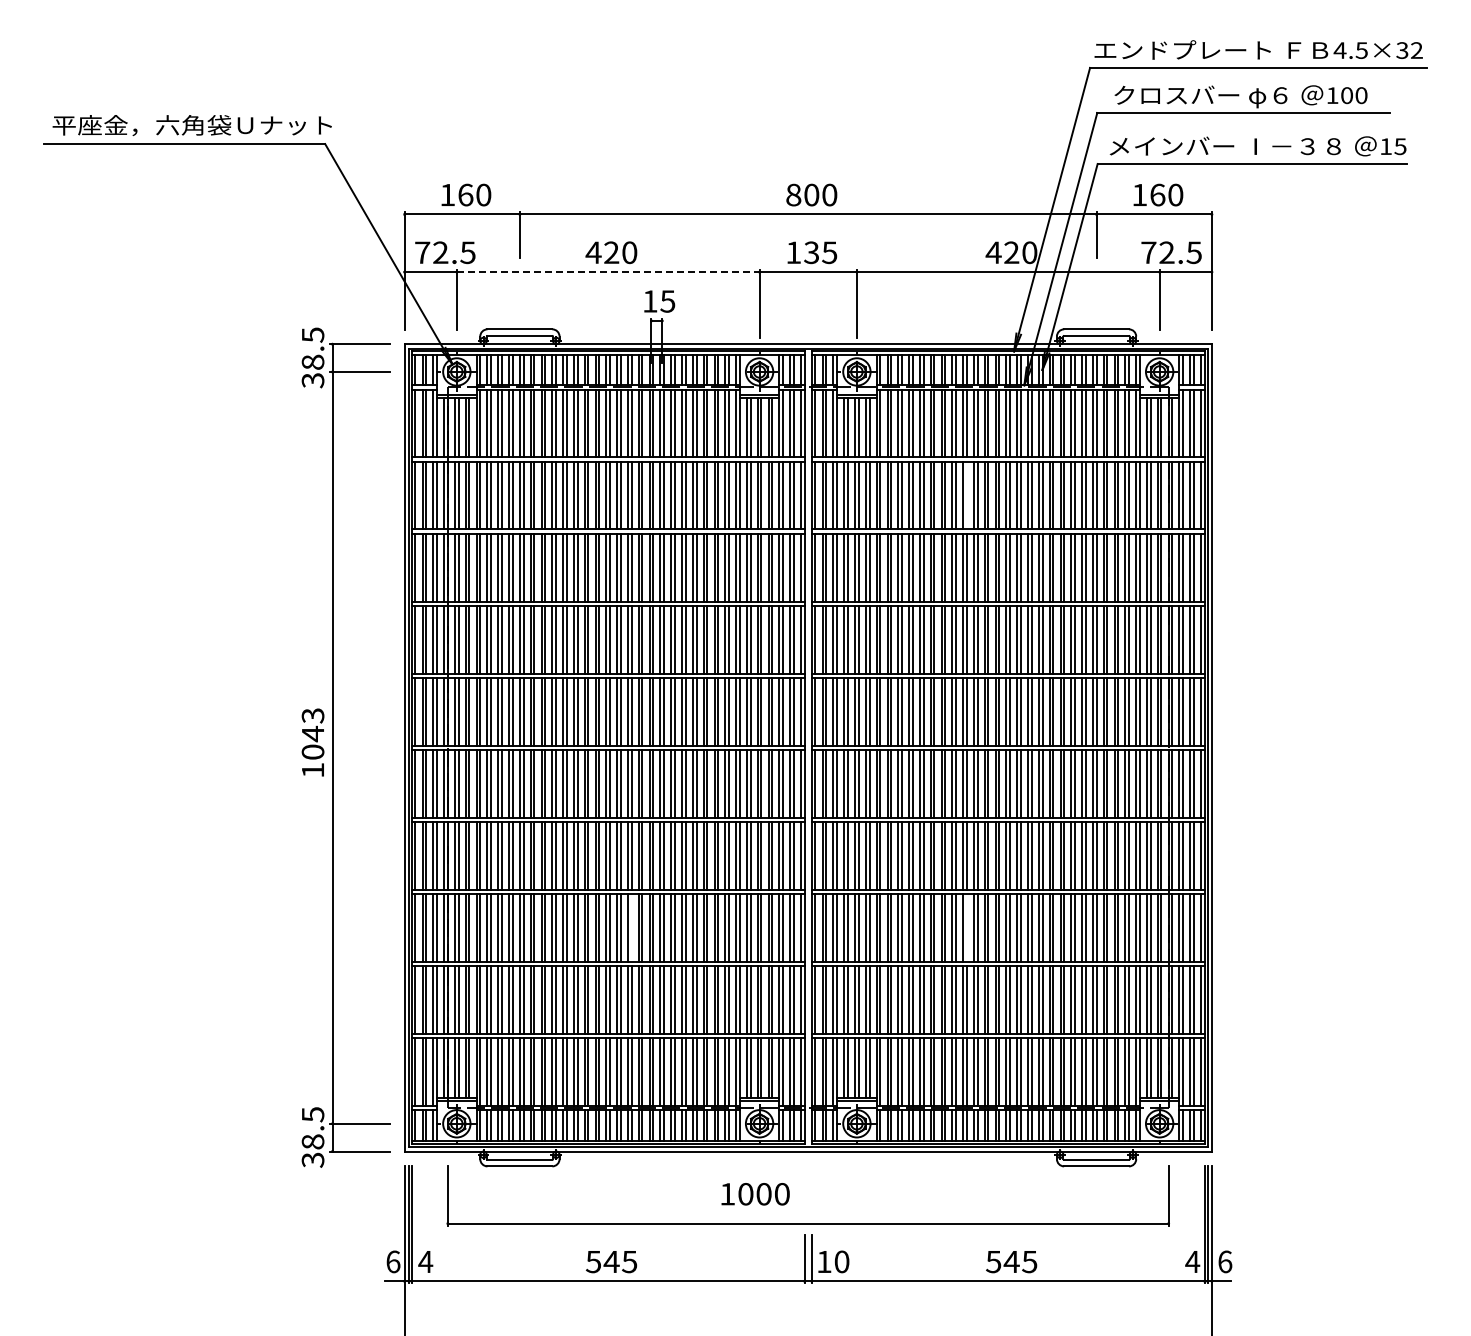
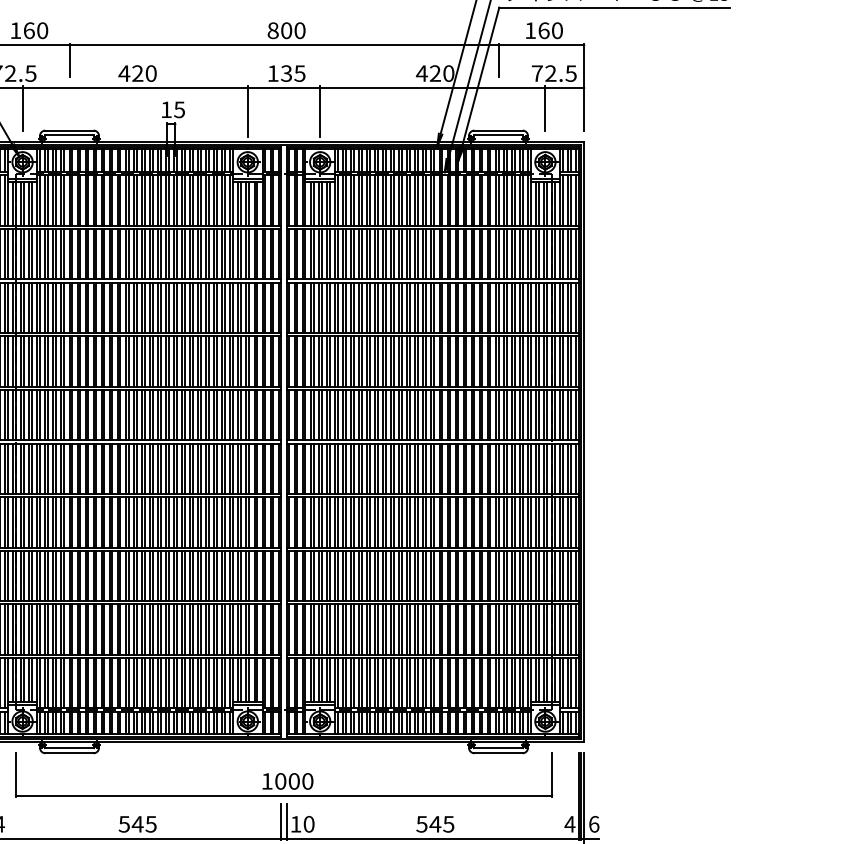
line: (608, 272) -> (135, 88), dashed -> solid
line: (966, 495) -> (401, 254), added
line: (631, 927) -> (152, 575), added
line: (966, 927) -> (401, 575), added
text: (755, 1194) -> (287, 781), moved

